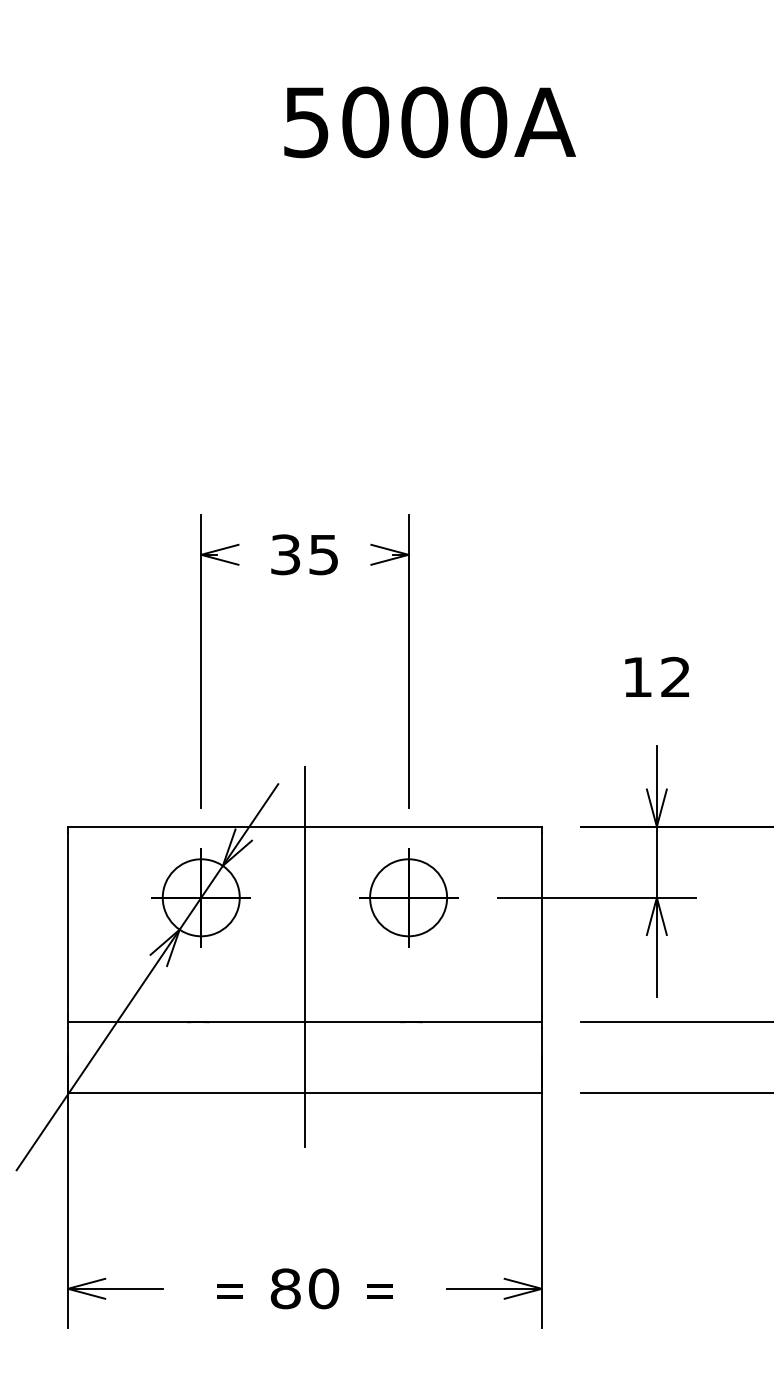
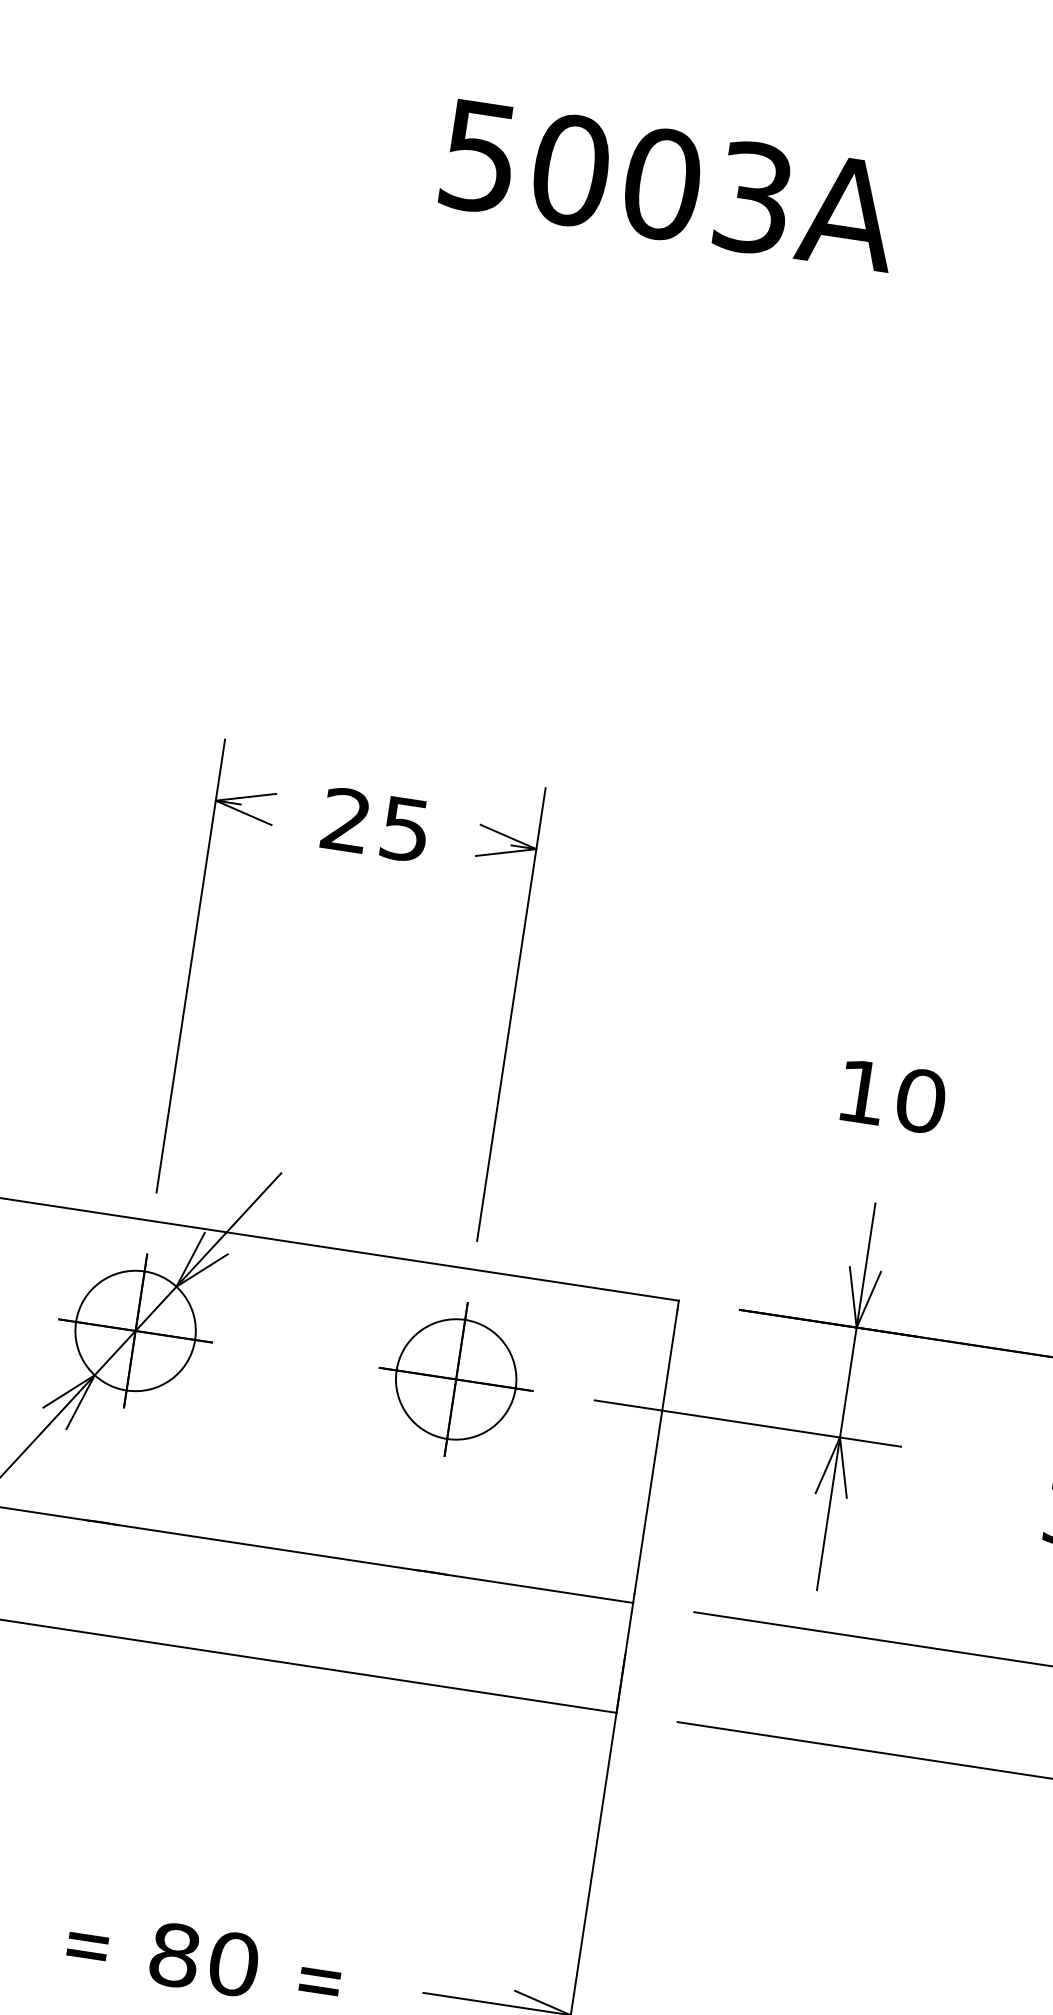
text: (483, 122) -> (753, 198), 5000A -> 5003A
text: (285, 554) -> (346, 819), 35 -> 25
text: (675, 676) -> (920, 1099), 12 -> 10
line: (304, 956) -> (281, 1445), removed

